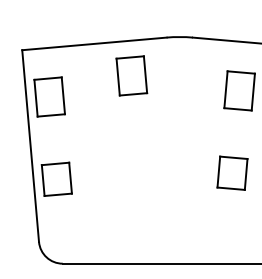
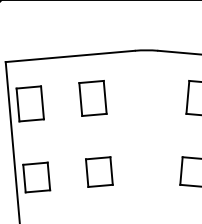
part: (131, 75) -> (92, 98), moved
part: (126, 172) -> (98, 171), added

